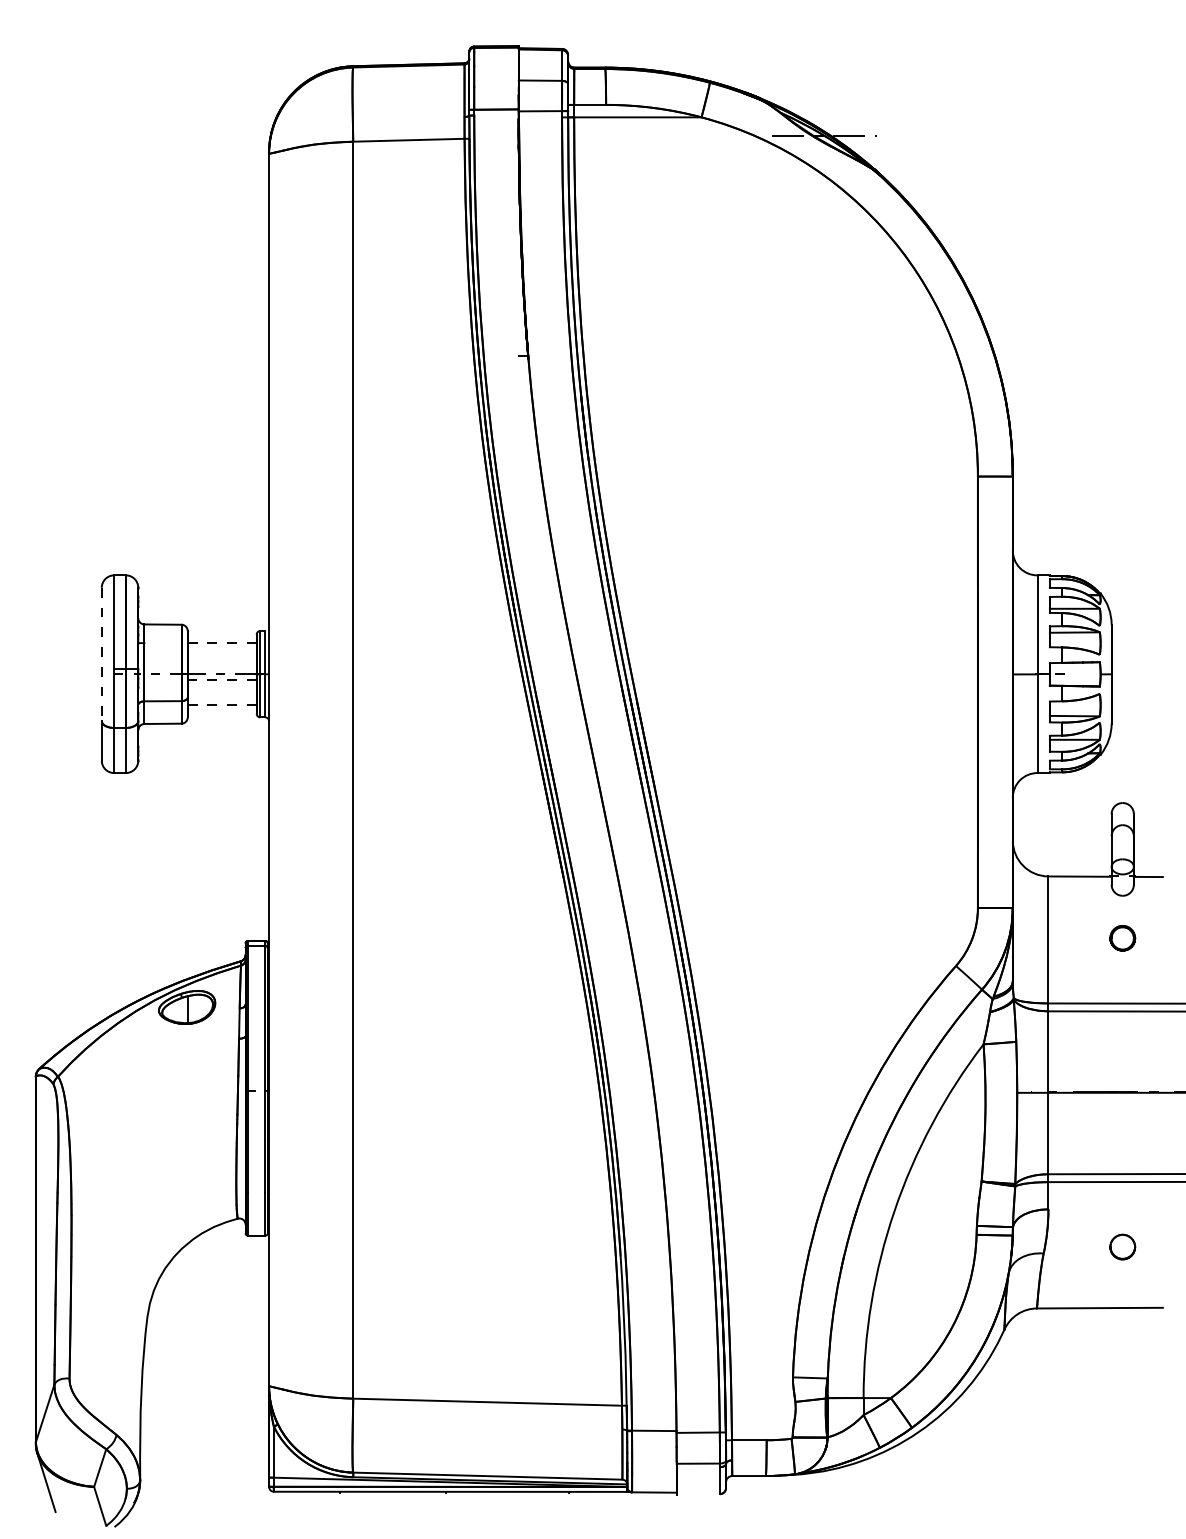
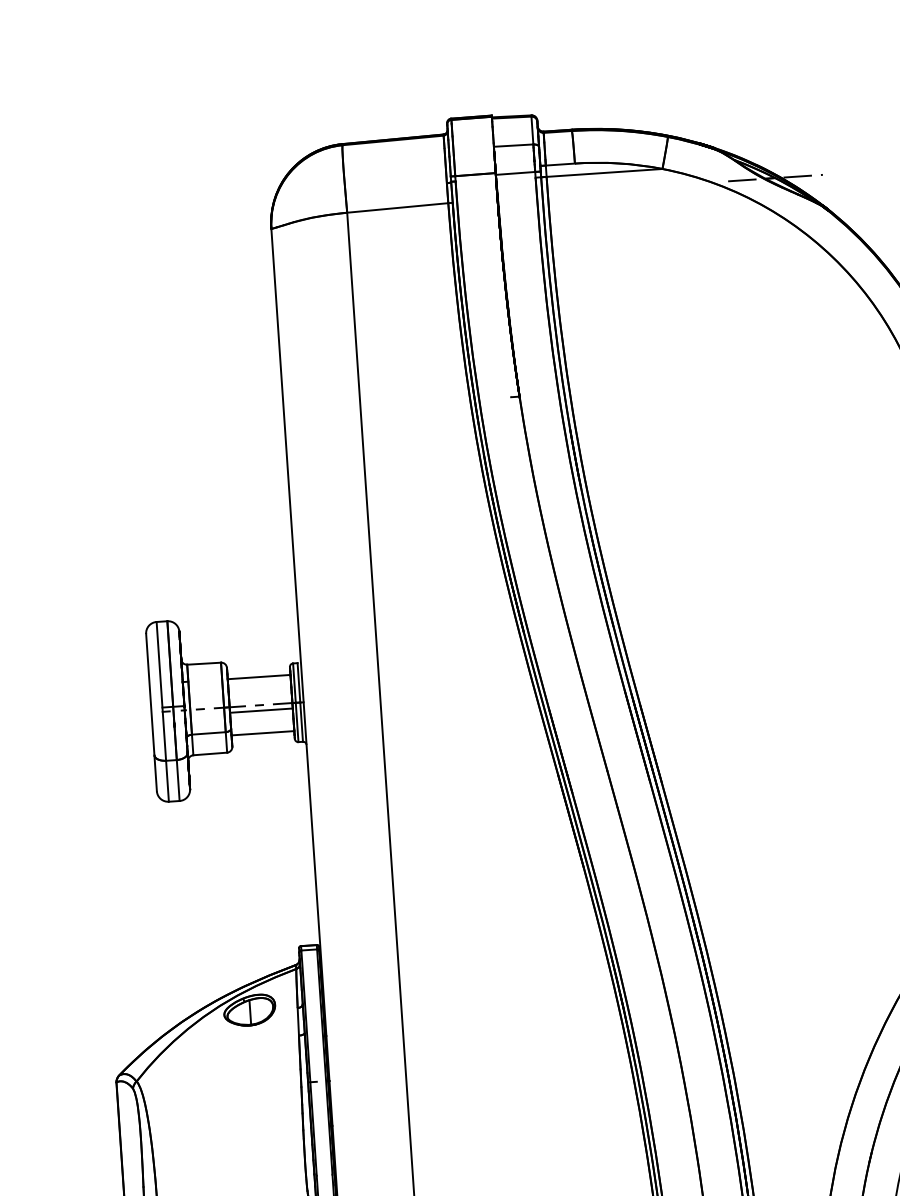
line: (222, 643) -> (259, 677), dashed -> solid
line: (101, 654) -> (150, 694), dashed -> solid
line: (222, 680) -> (261, 710), dashed -> solid
line: (222, 705) -> (263, 733), dashed -> solid

